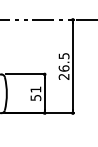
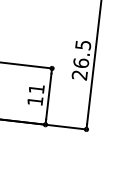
text: (35, 97) -> (34, 100), 51 -> 11

